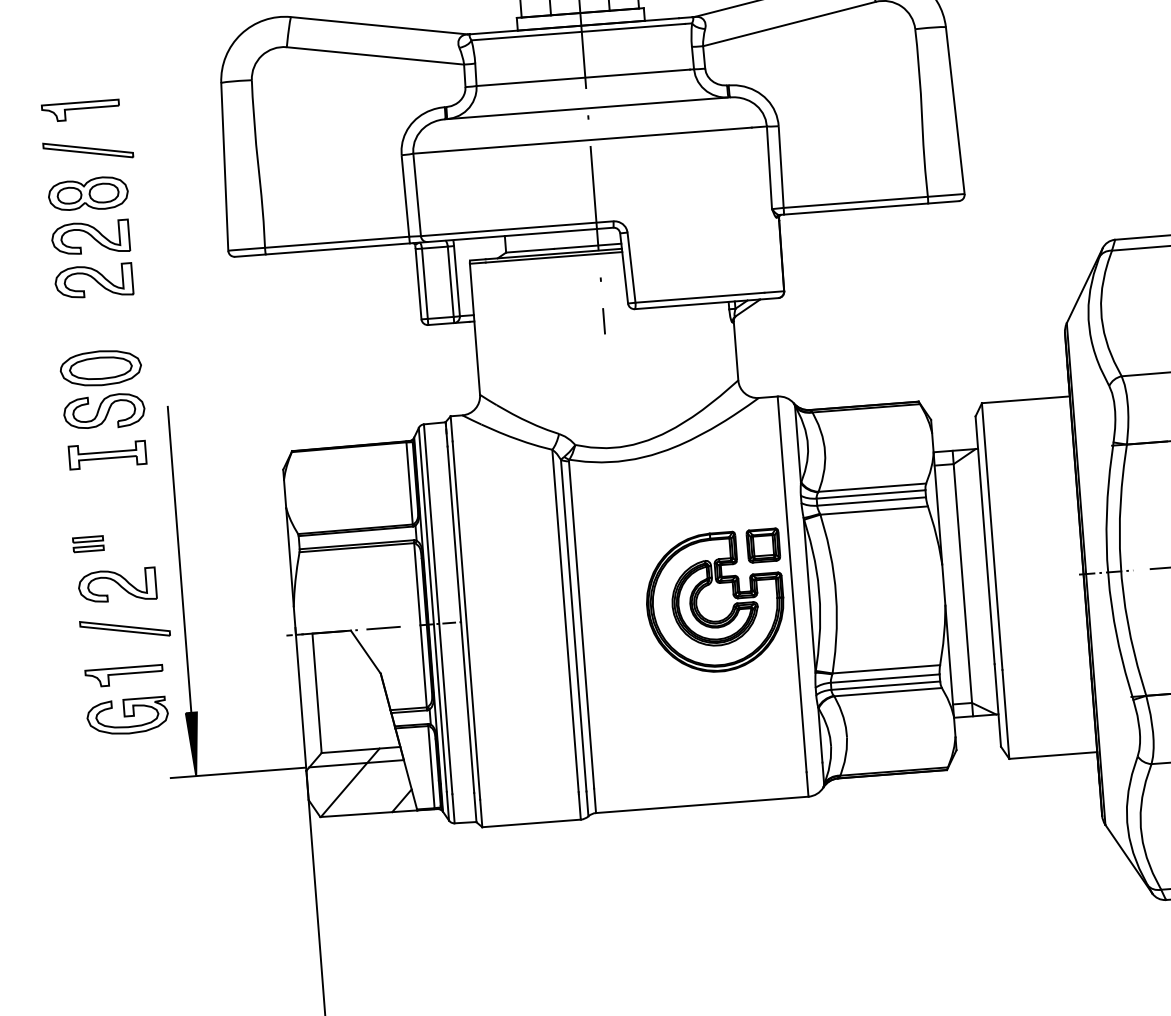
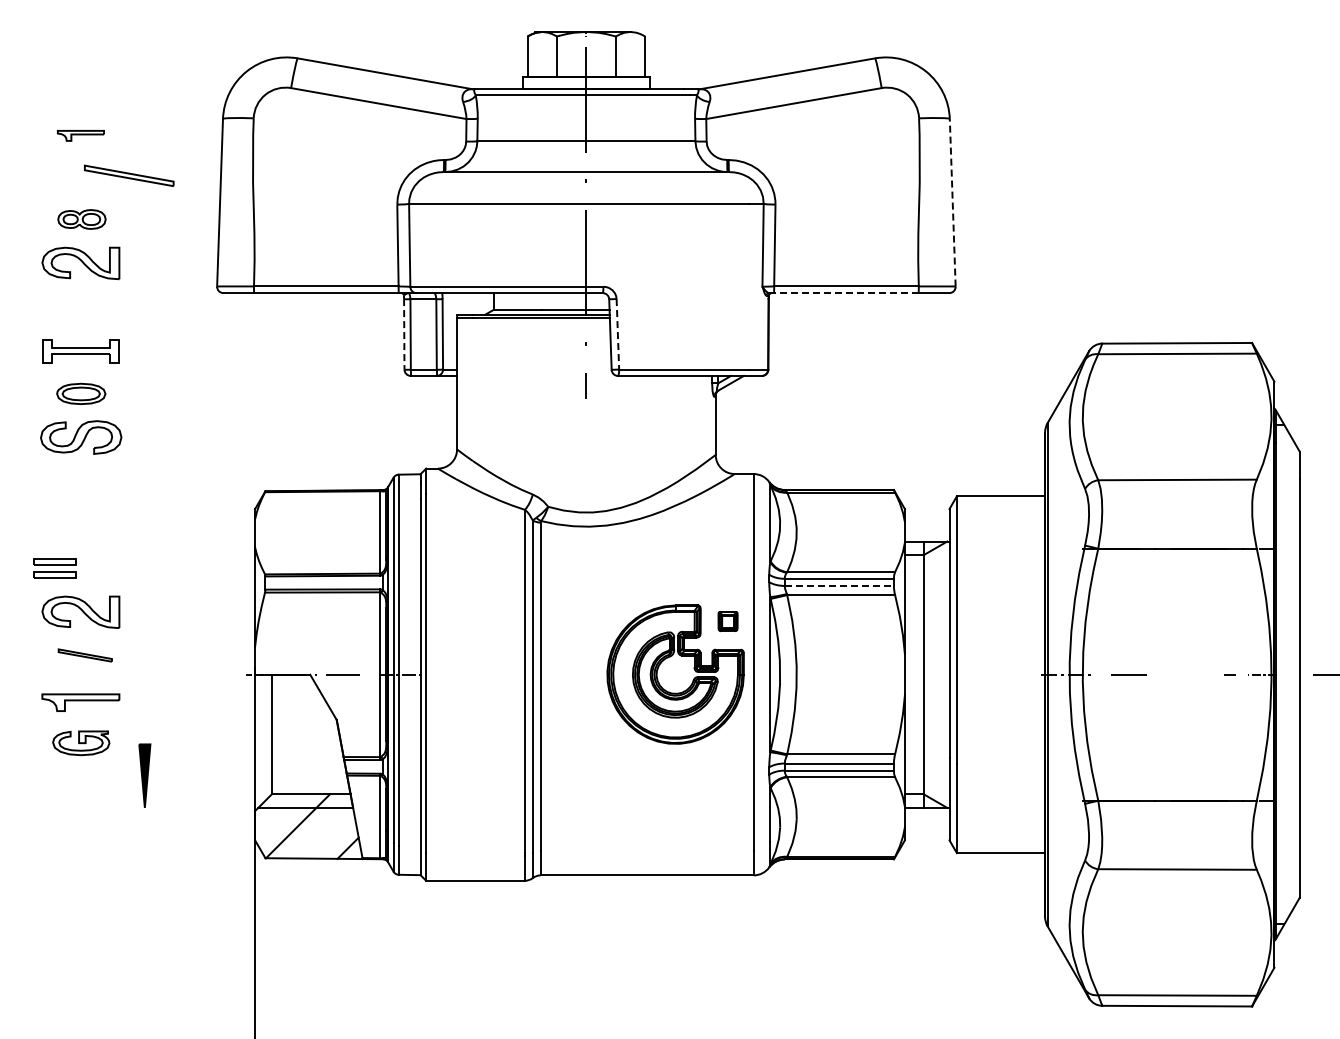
part: (80, 110) -> (80, 135), size x0.6
line: (955, 110) -> (952, 202), solid -> dashed
part: (88, 150) -> (129, 175), moved
part: (87, 194) -> (81, 219), size x0.6
line: (855, 209) -> (845, 293), solid -> dashed
line: (631, 267) -> (617, 334), solid -> dashed
part: (93, 281) -> (80, 306), removed
line: (418, 284) -> (404, 334), solid -> dashed
part: (101, 367) -> (81, 393), size x0.6
part: (107, 455) -> (80, 351), moved
line: (871, 501) -> (839, 585), solid -> dashed
part: (87, 543) -> (54, 567), size x1.4
part: (762, 545) -> (727, 621), size x0.6
line: (179, 559) -> (144, 590), removed
part: (125, 628) -> (85, 655), size x0.6
part: (128, 716) -> (81, 743), size x0.7
line: (238, 772) -> (187, 807), removed

